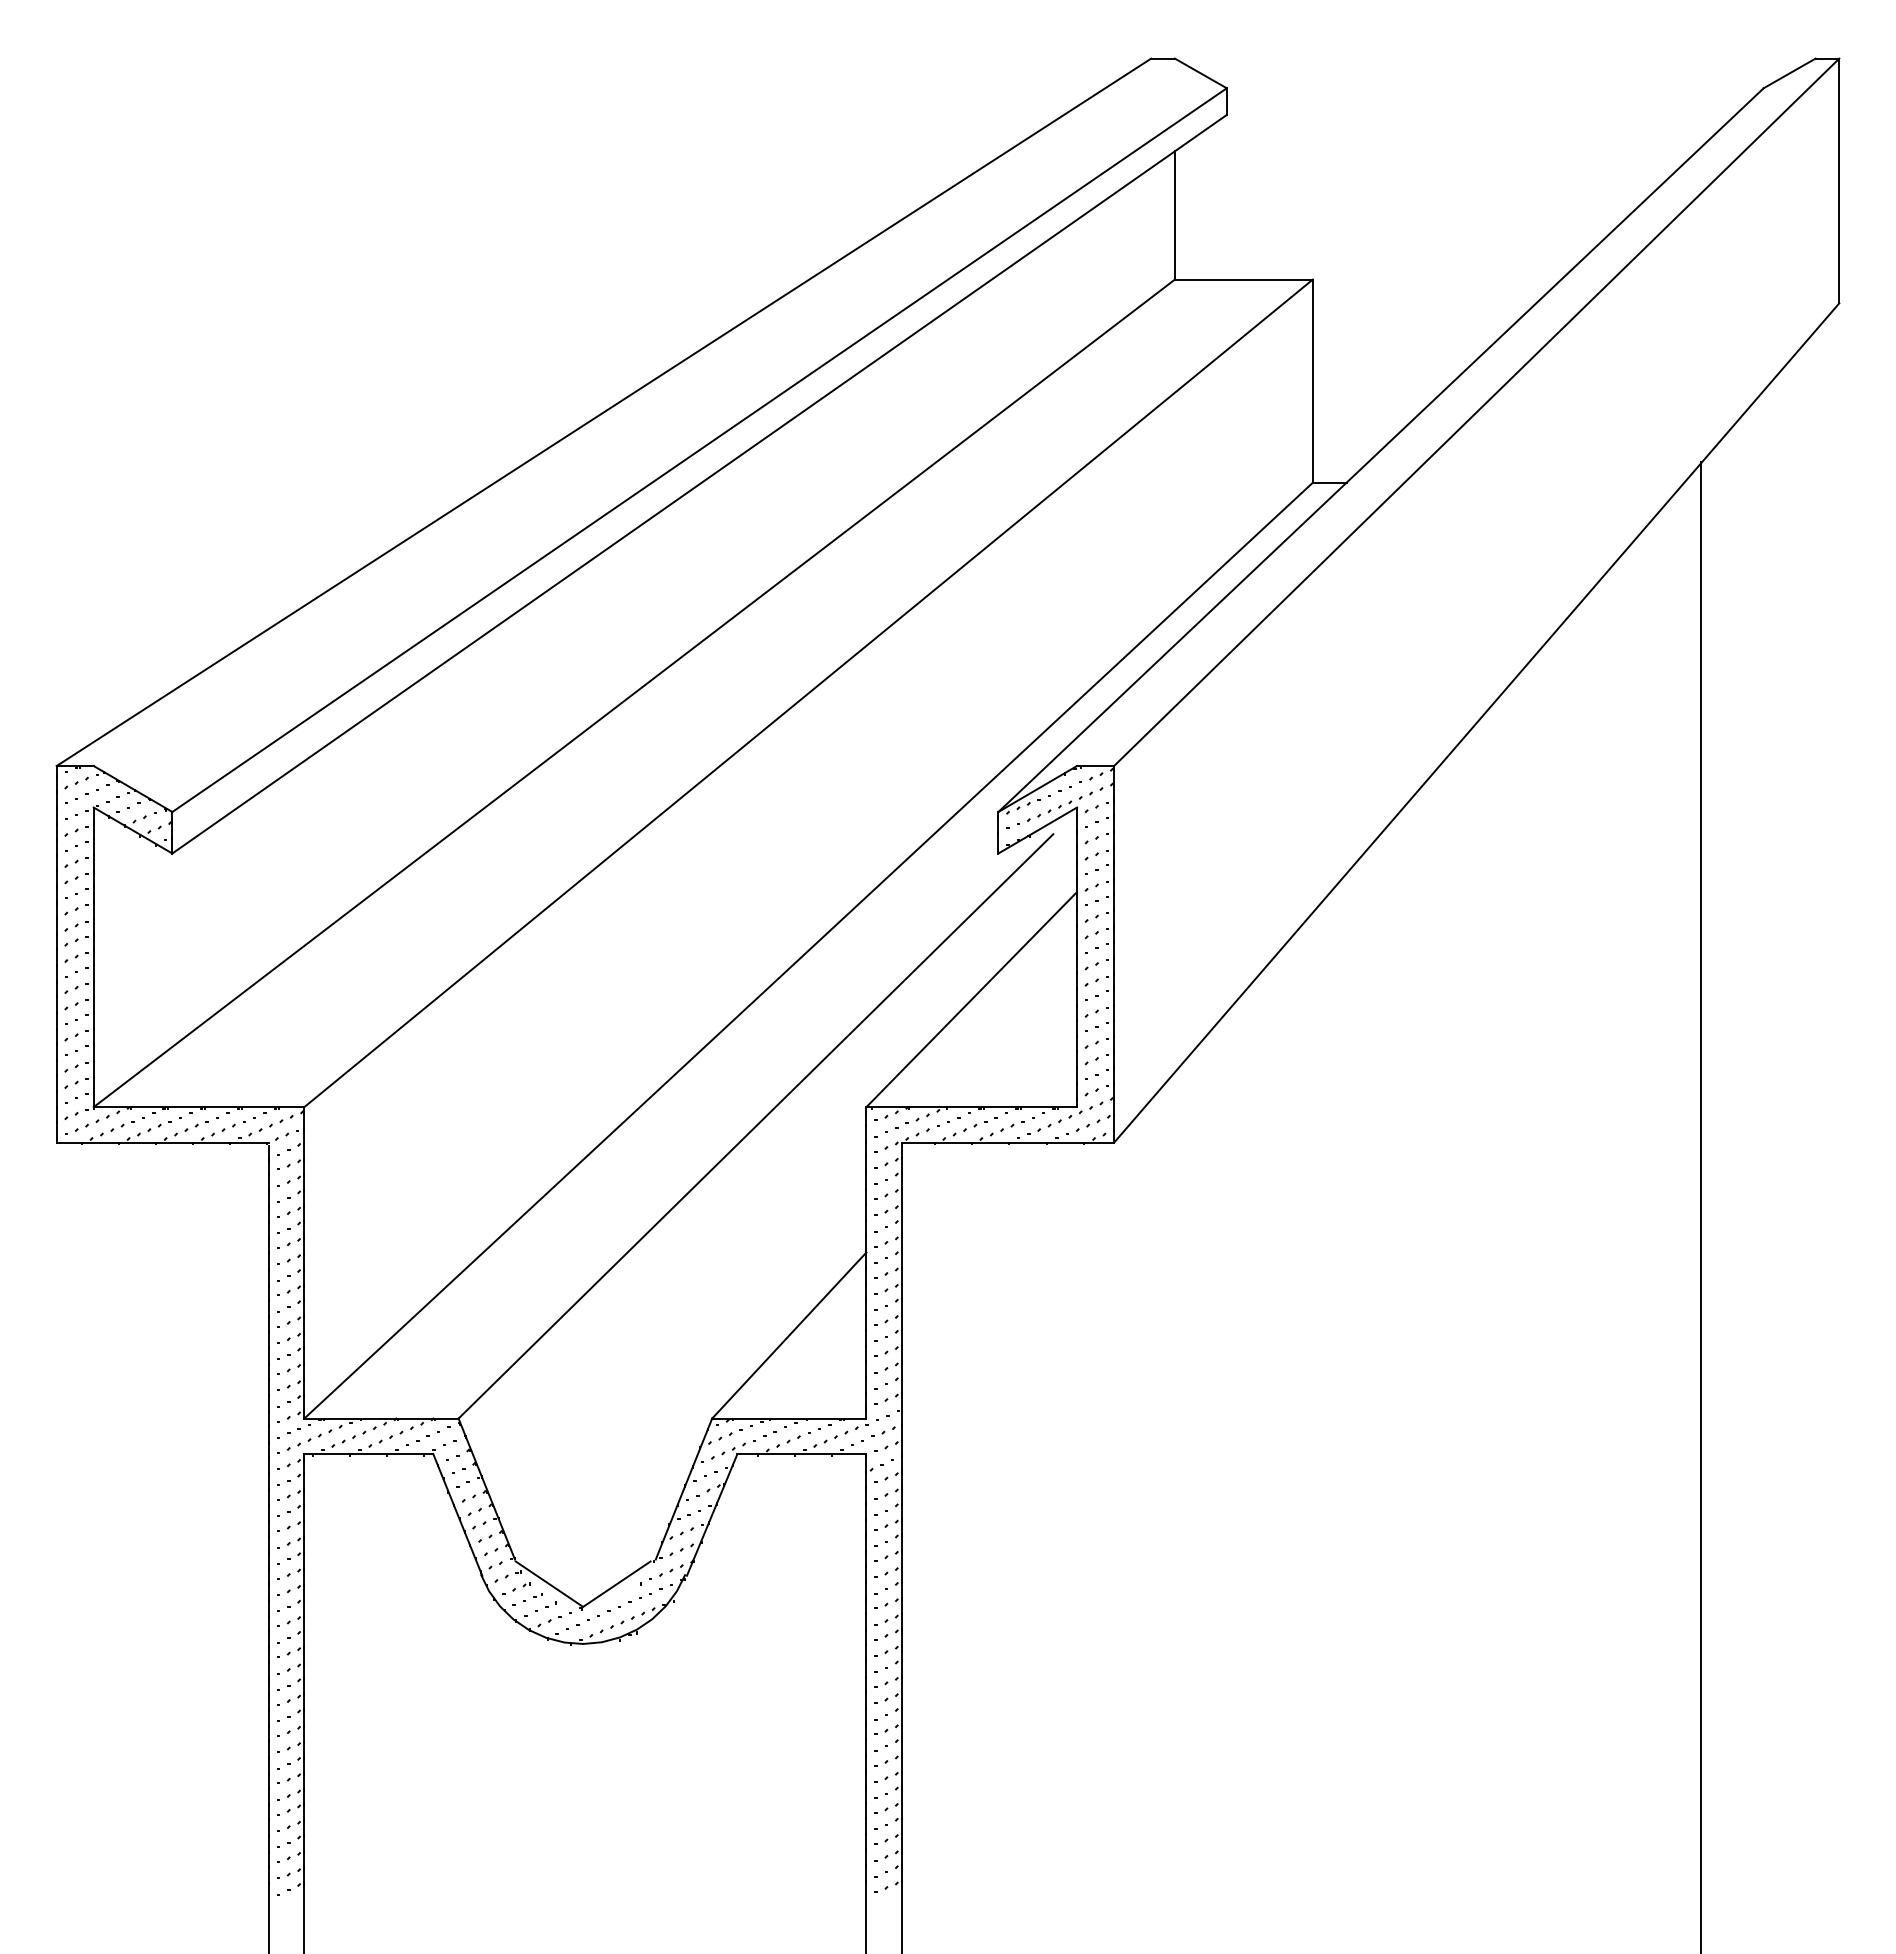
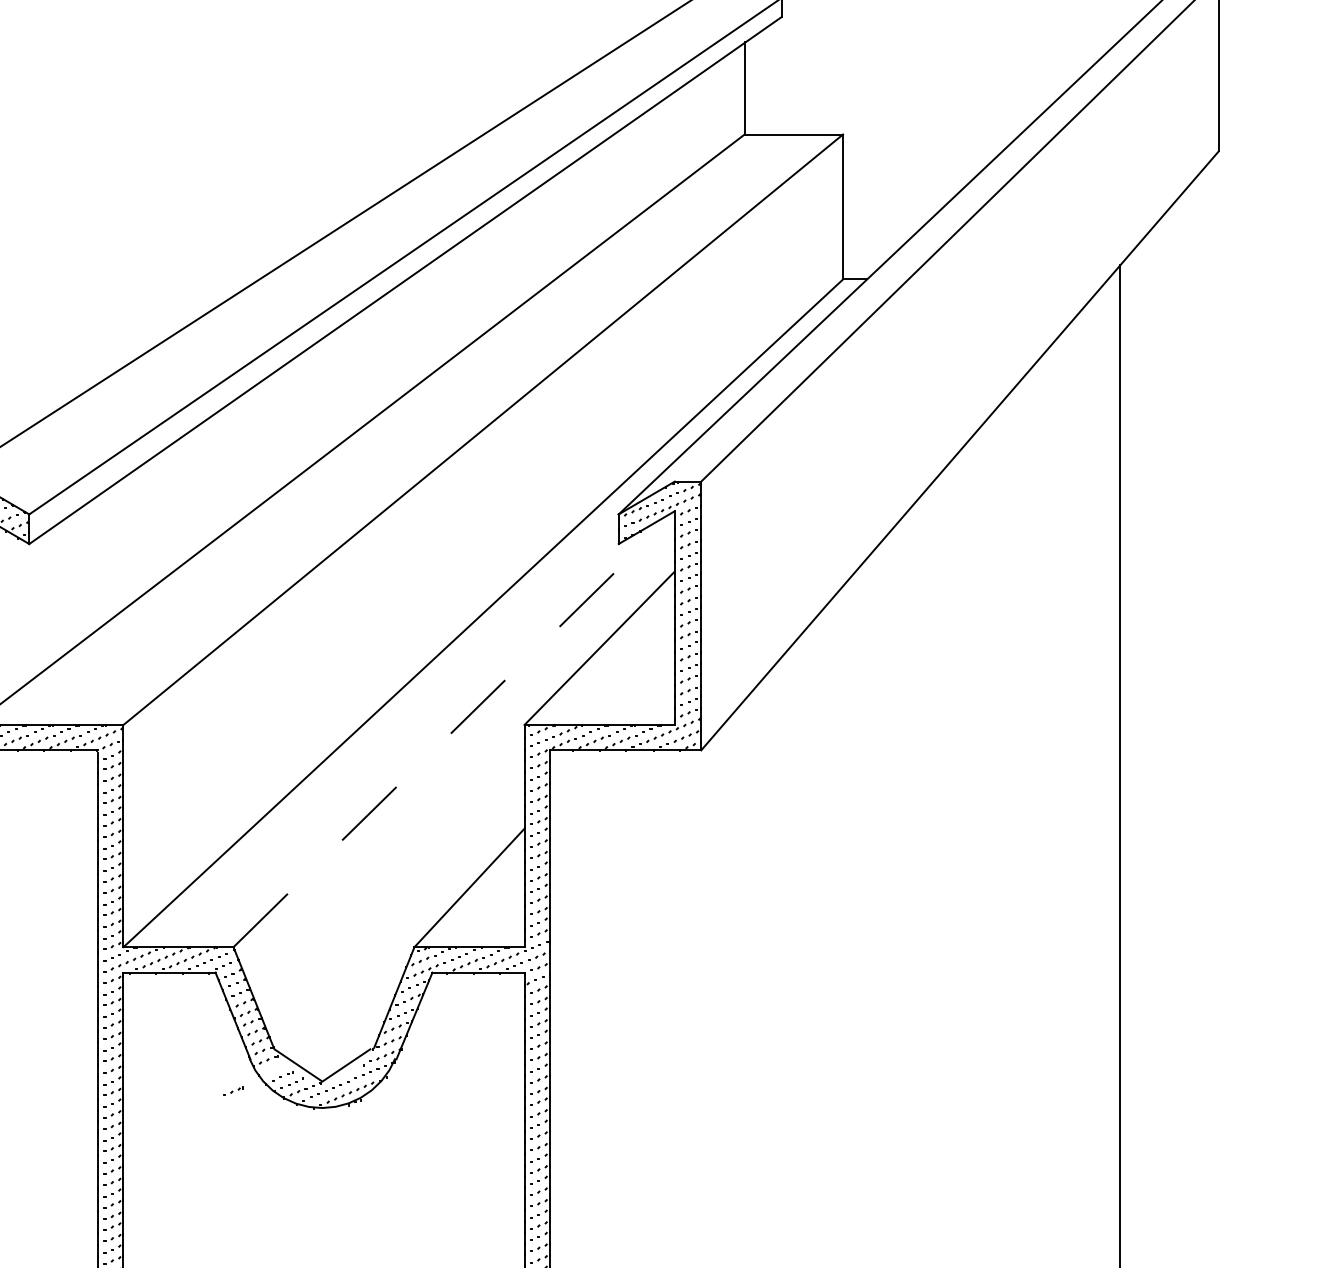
line: (755, 1126) -> (445, 738), solid -> dashed
part: (516, 1588) -> (233, 1091), moved

